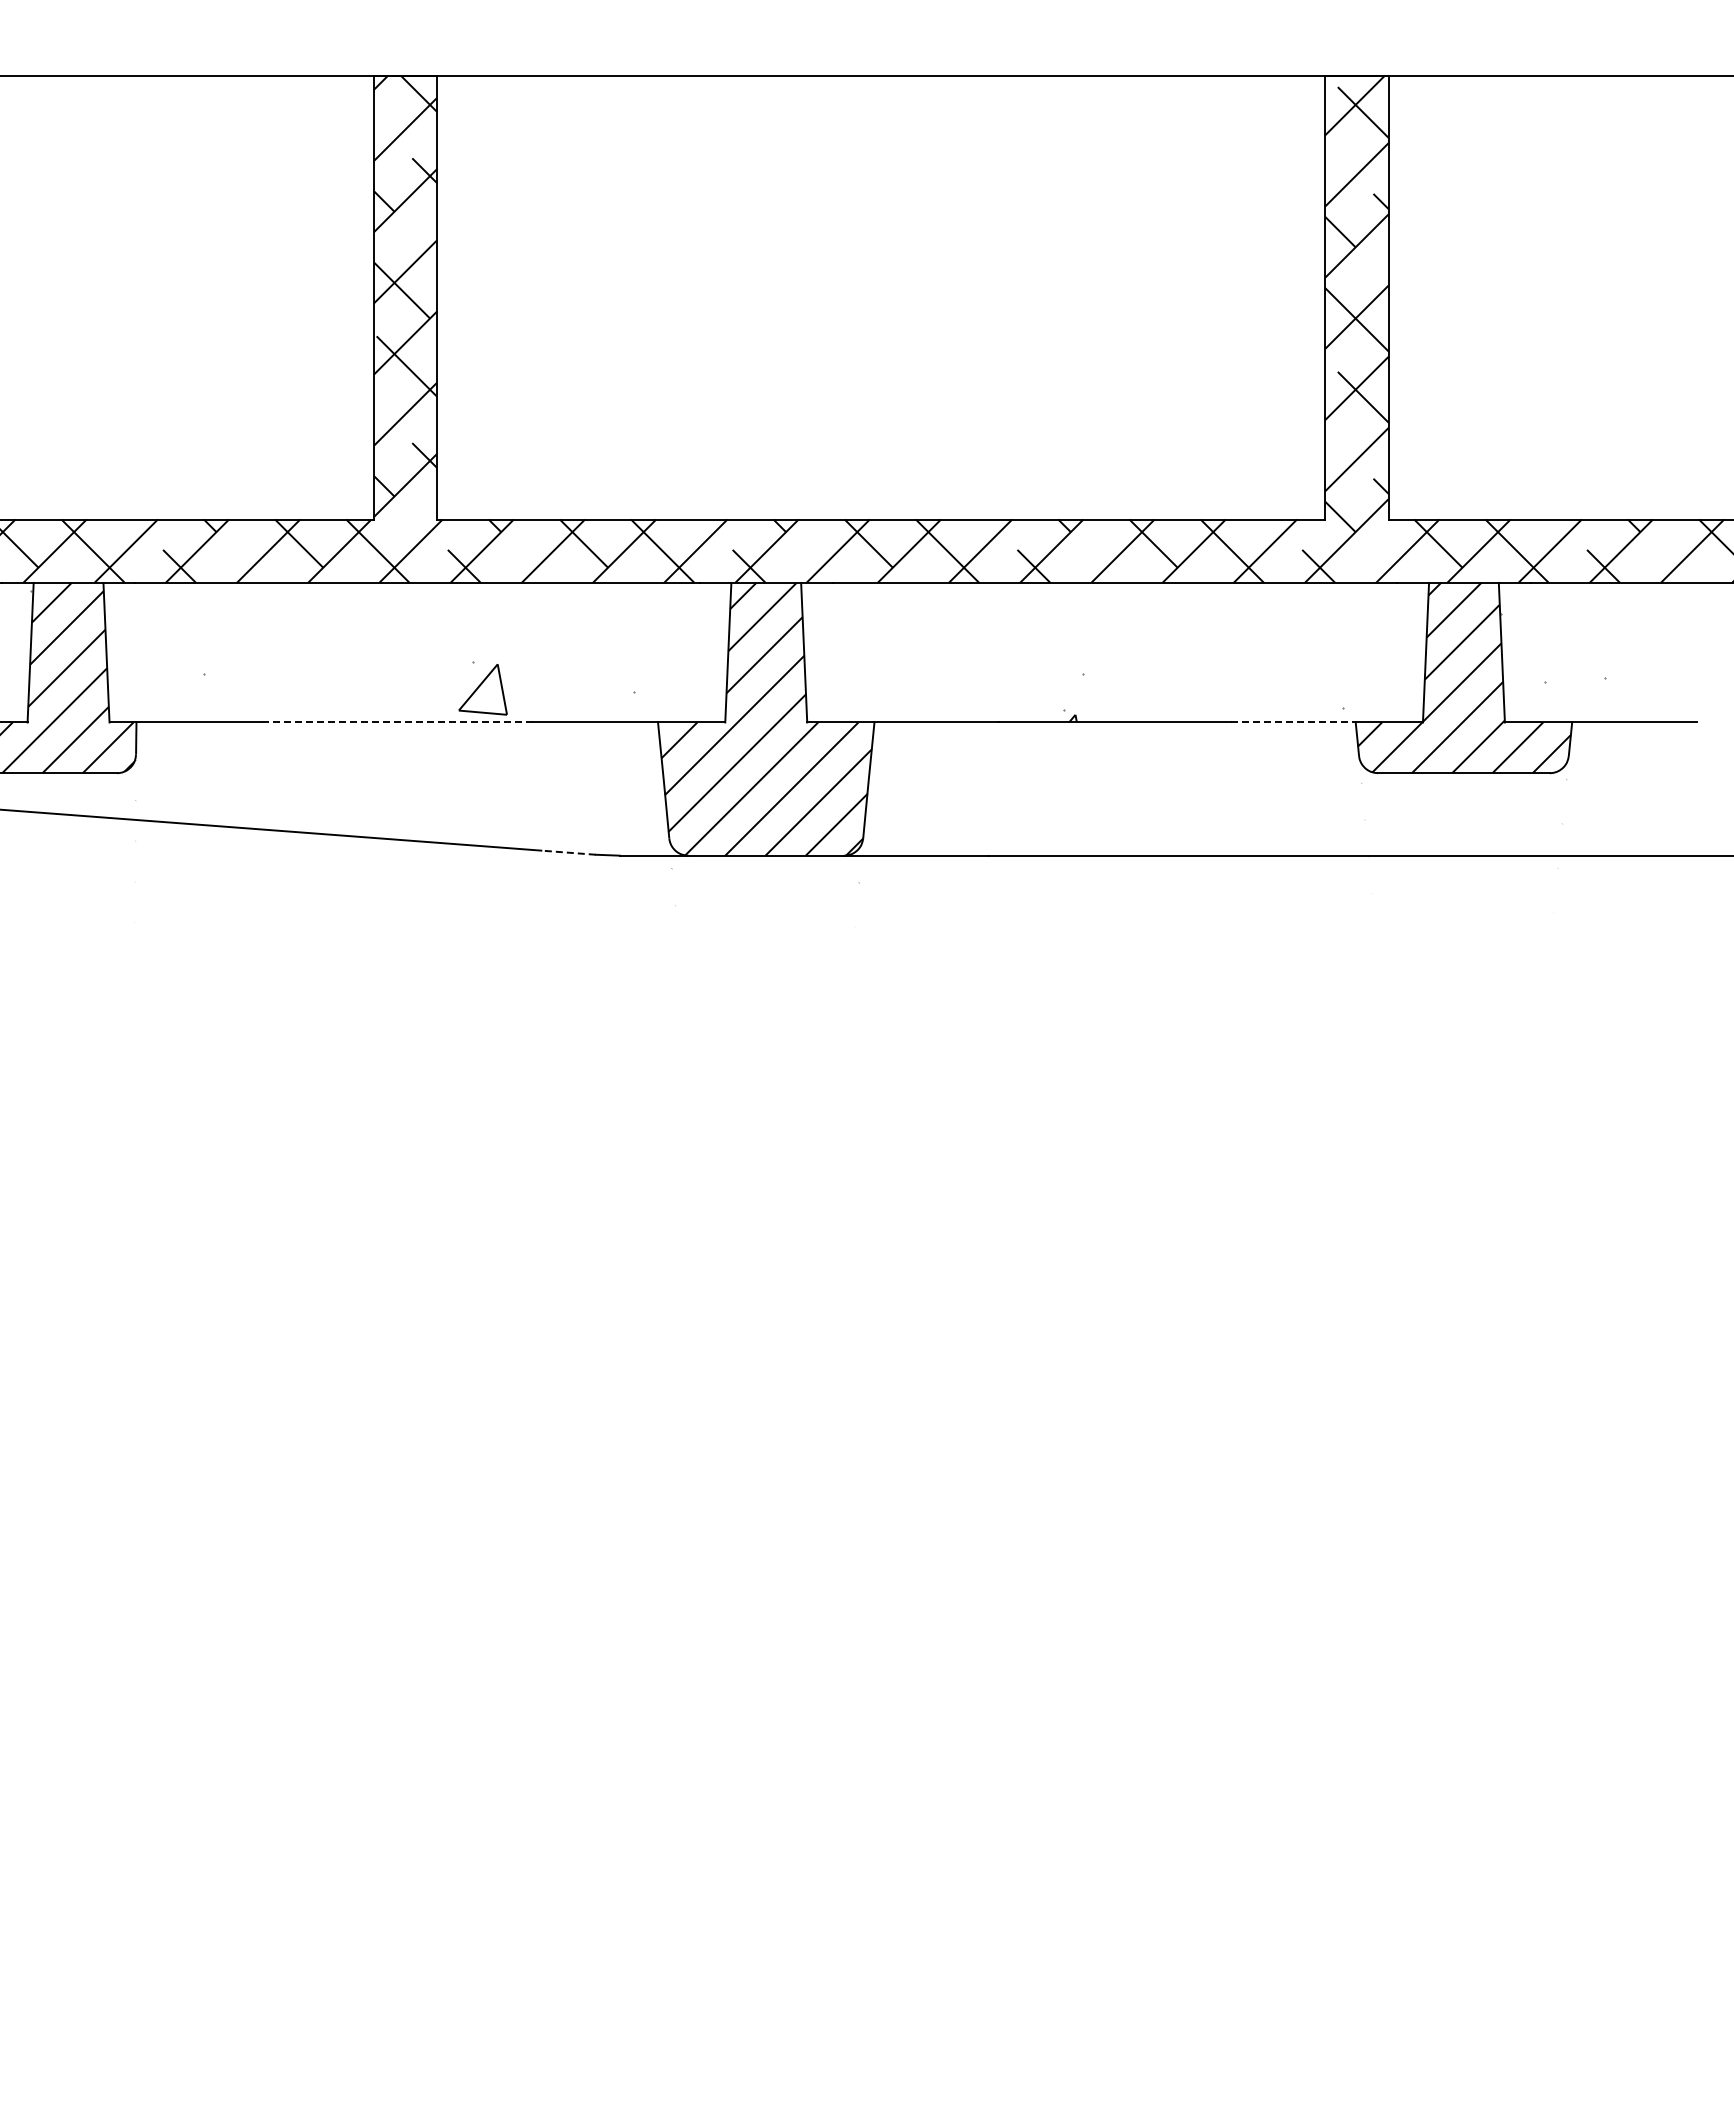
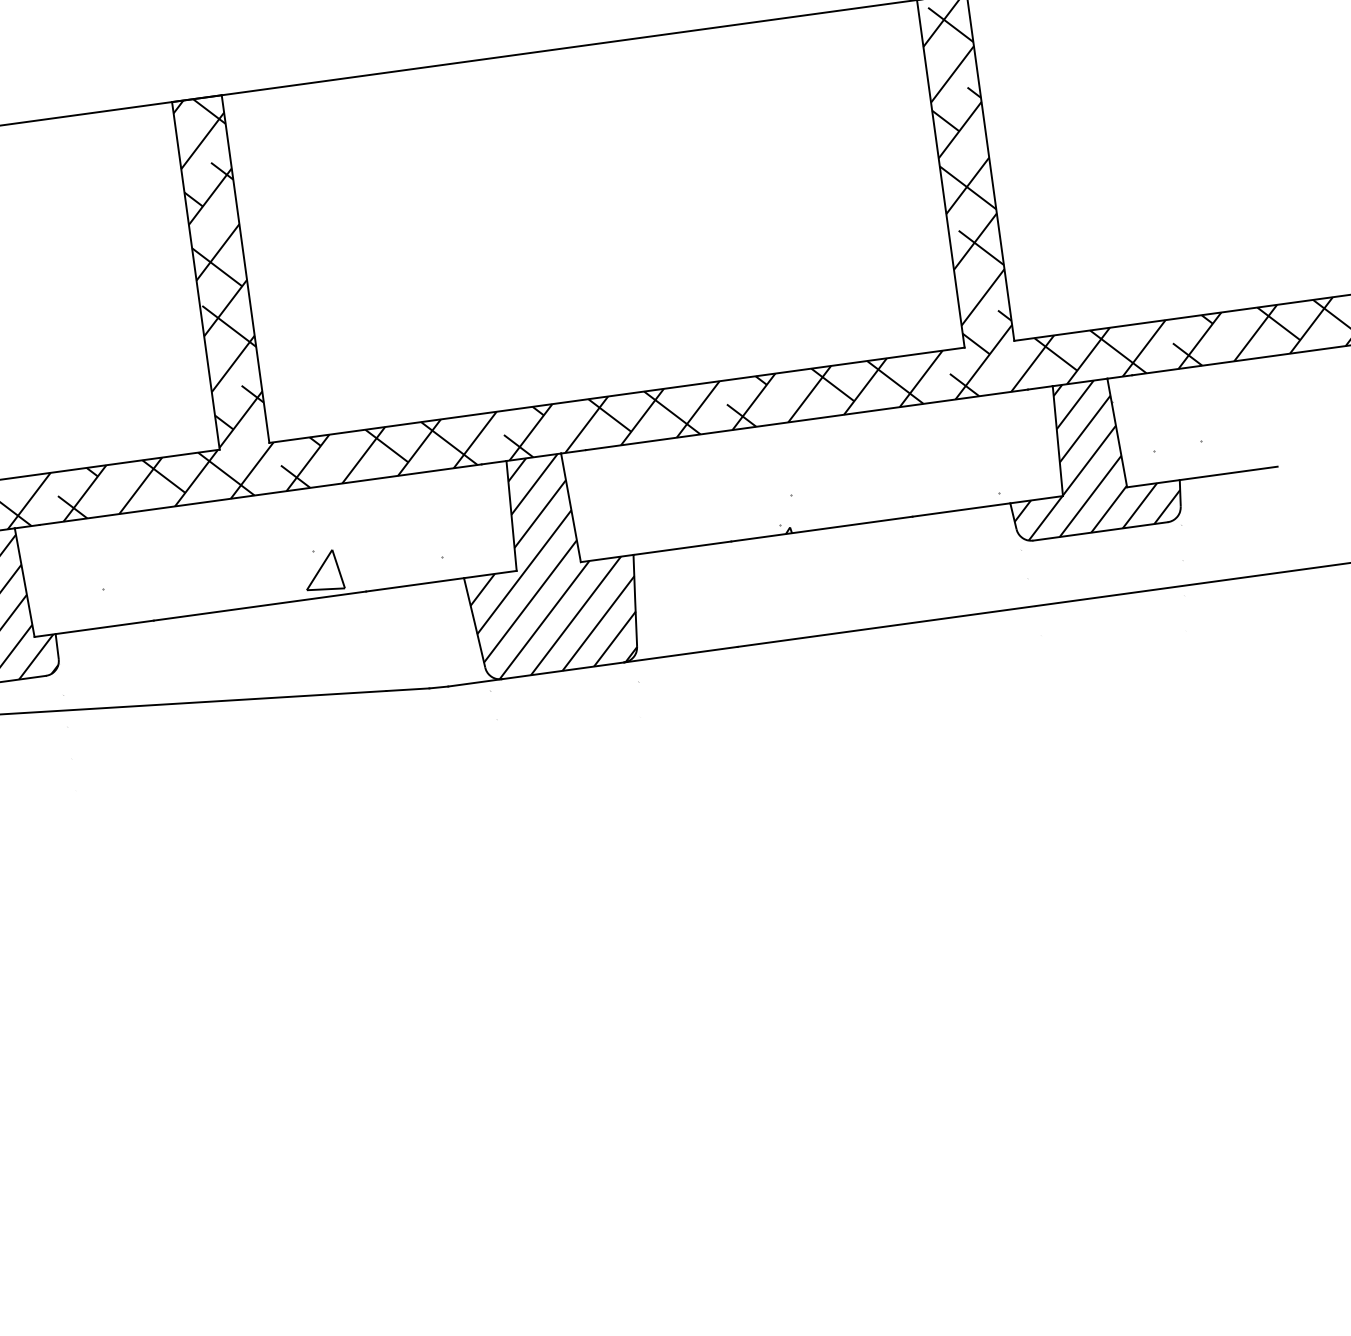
line: (397, 722) -> (260, 606), dashed -> solid
line: (1293, 722) -> (961, 510), dashed -> solid
line: (568, 852) -> (407, 689), dashed -> solid

